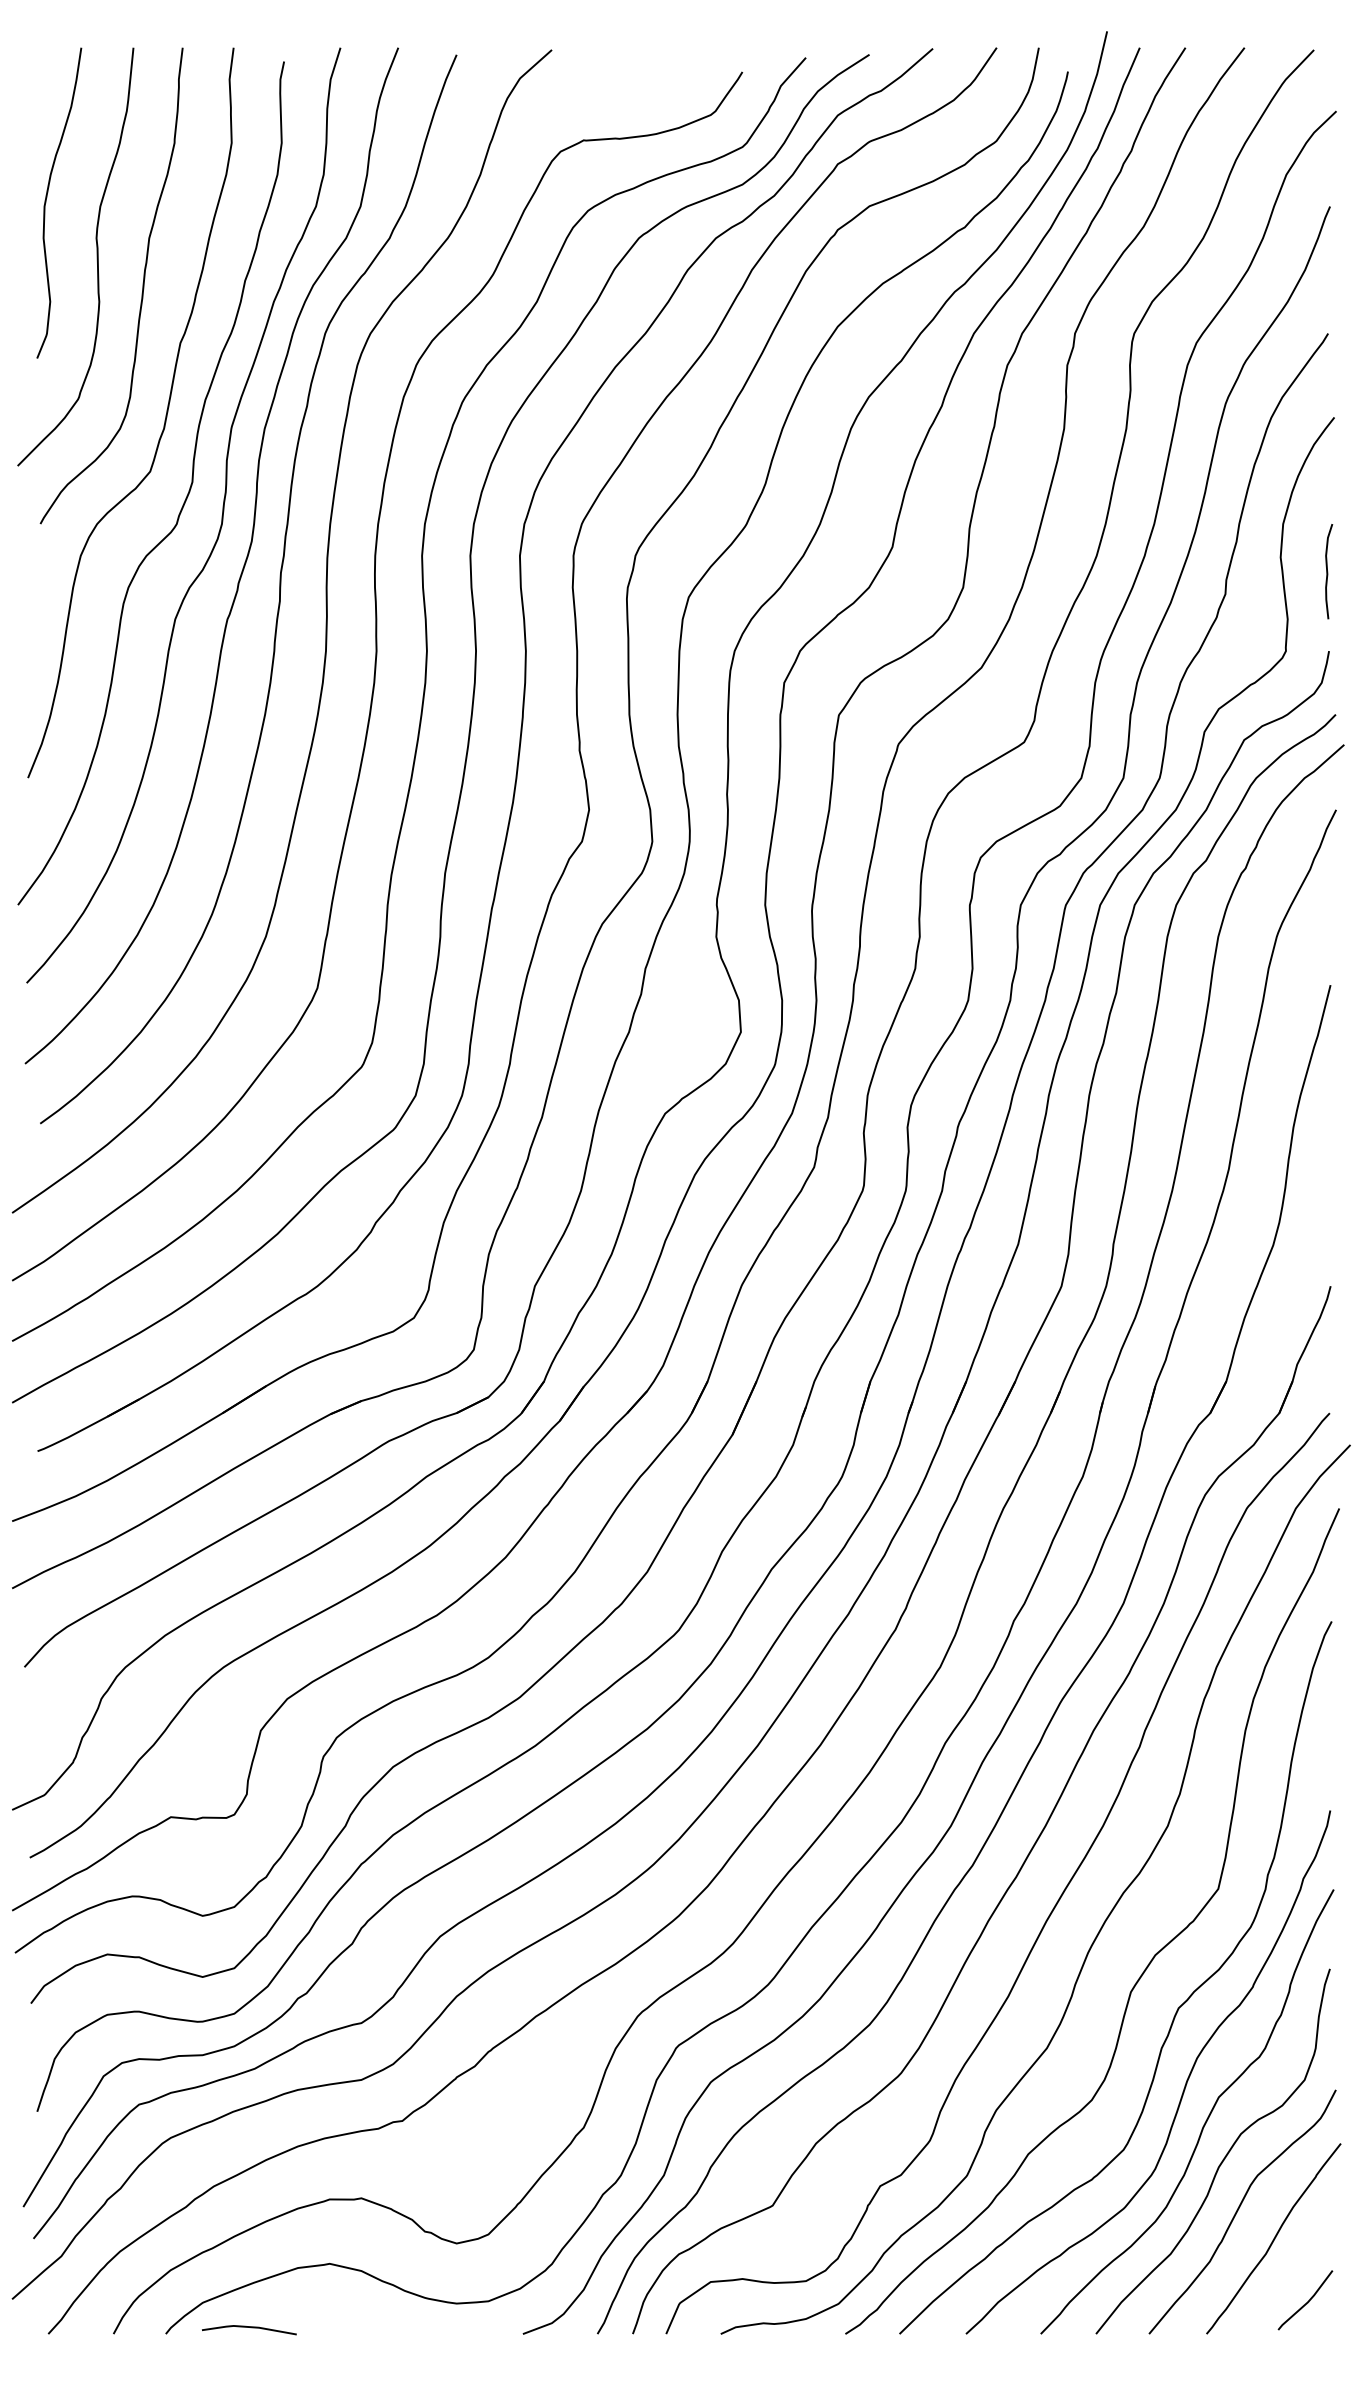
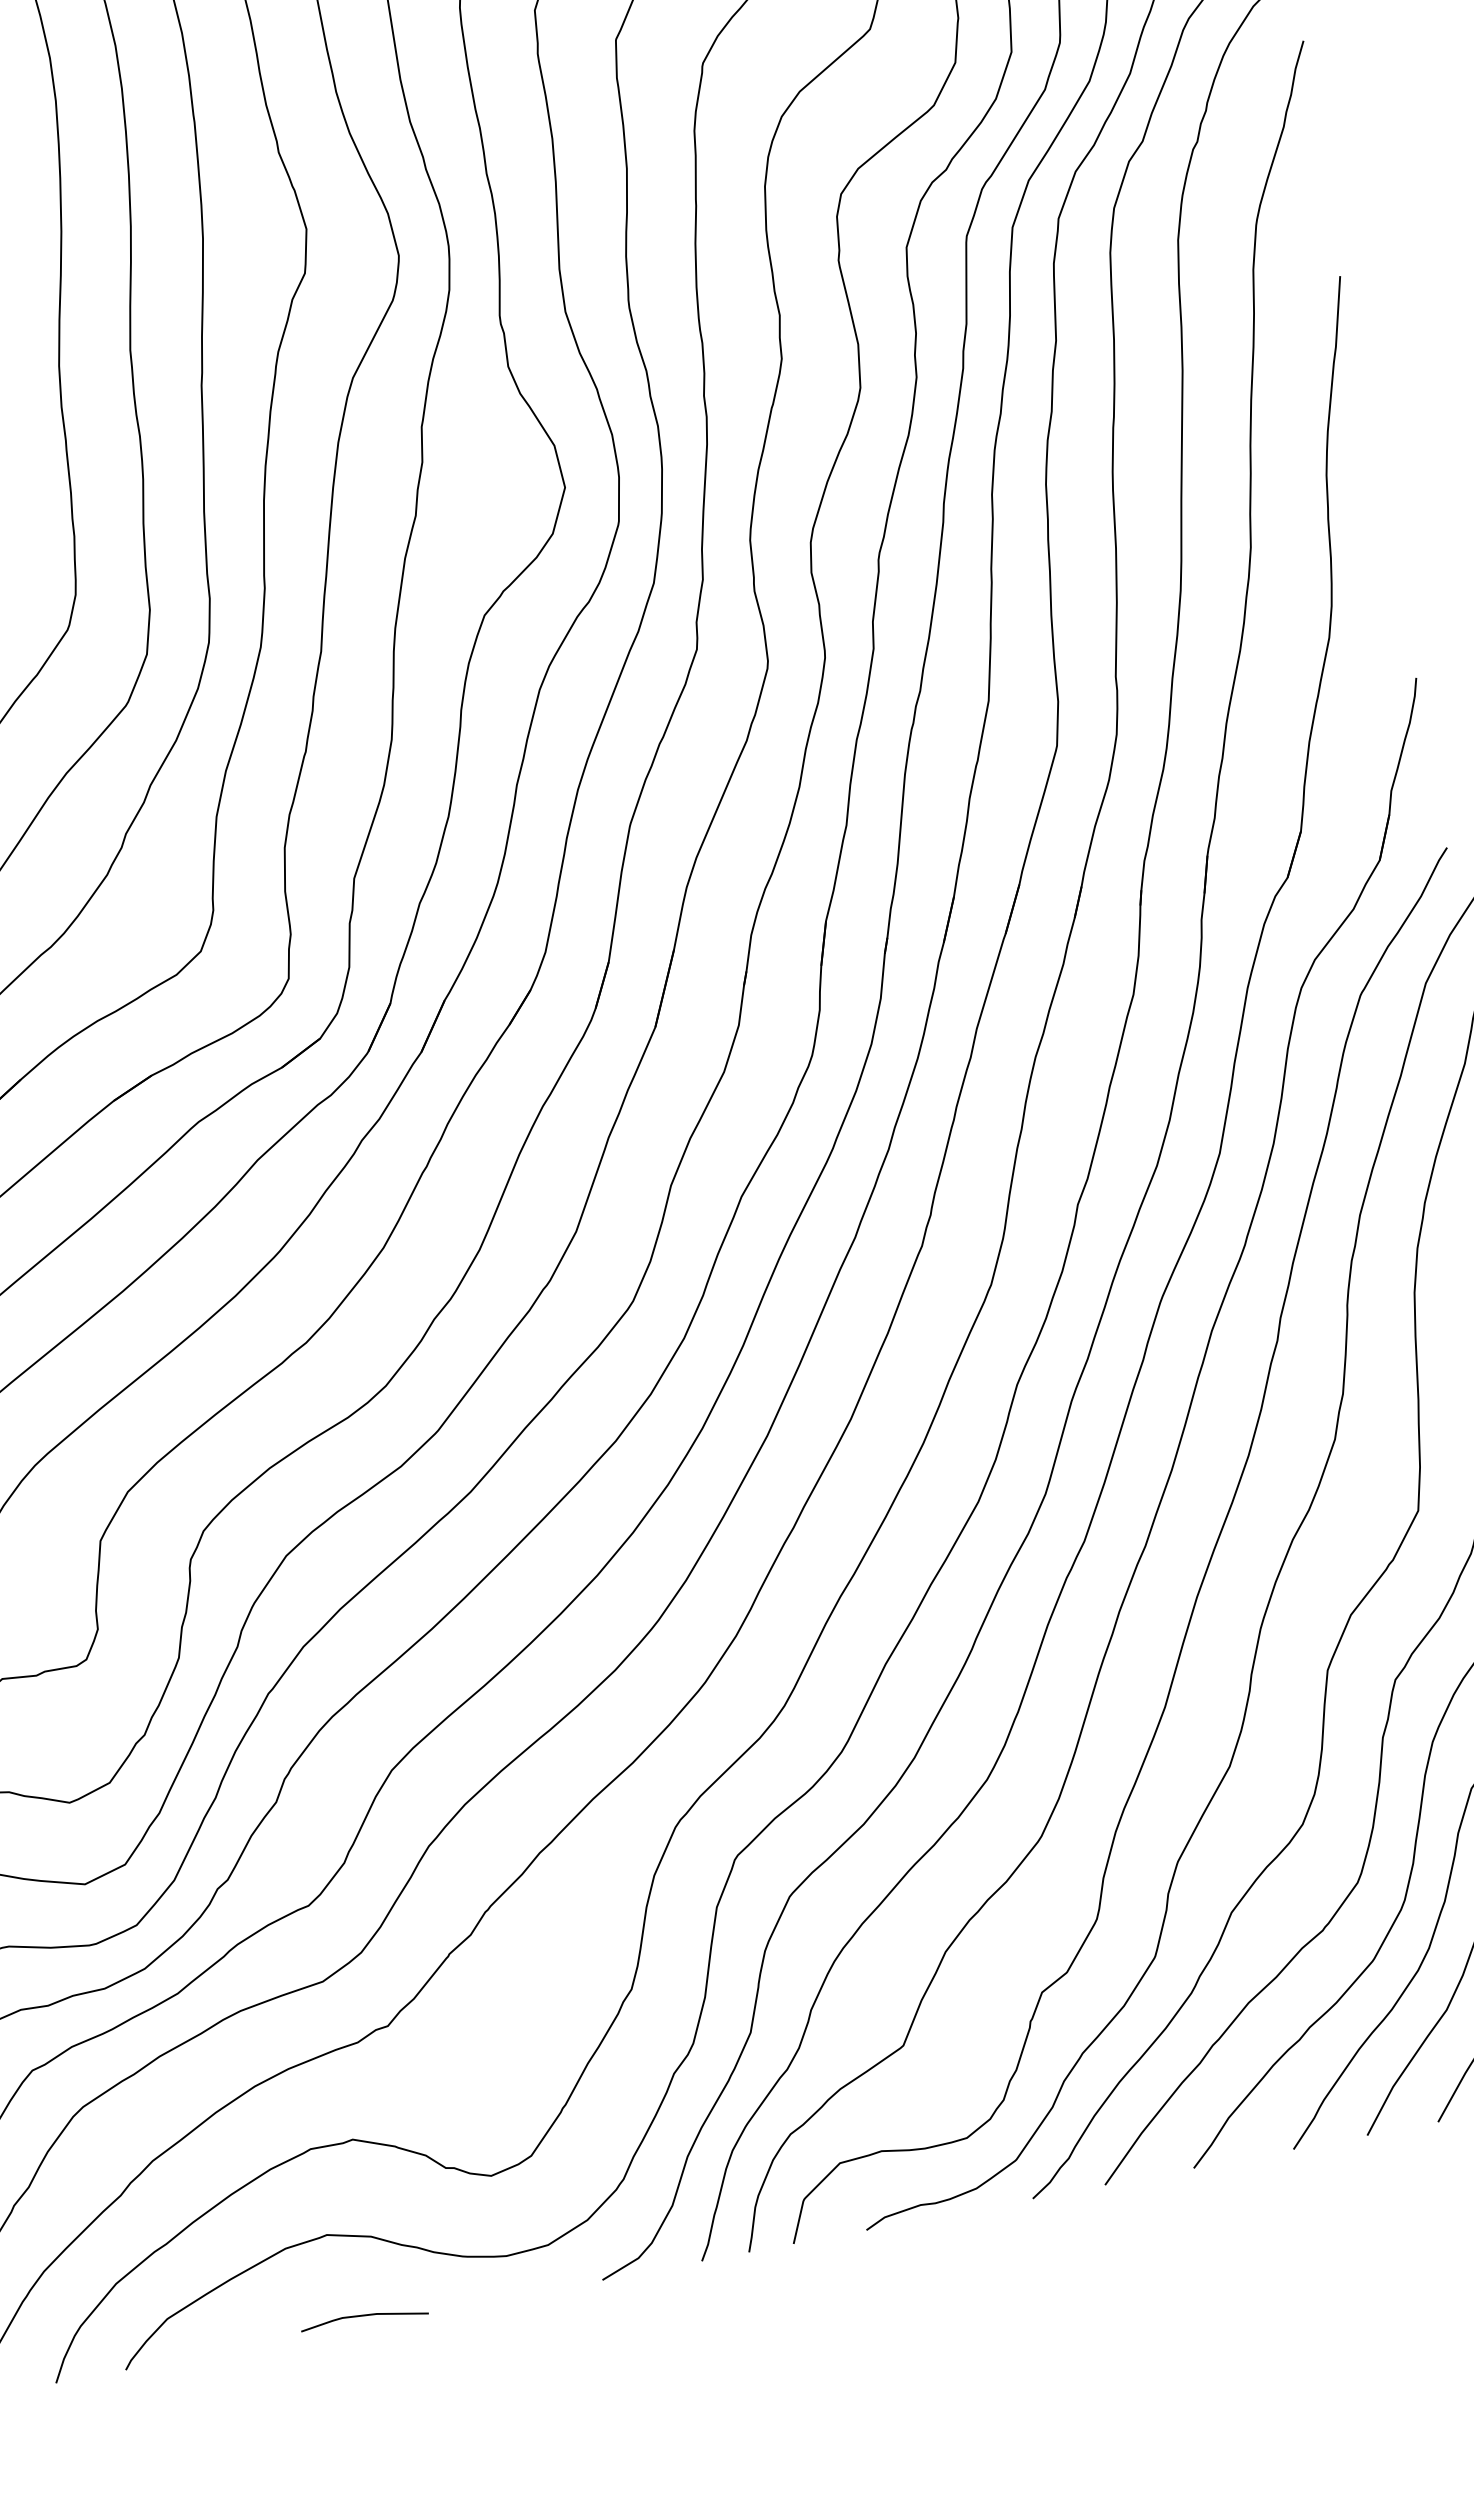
line: (251, 2328) -> (366, 2316), moved

